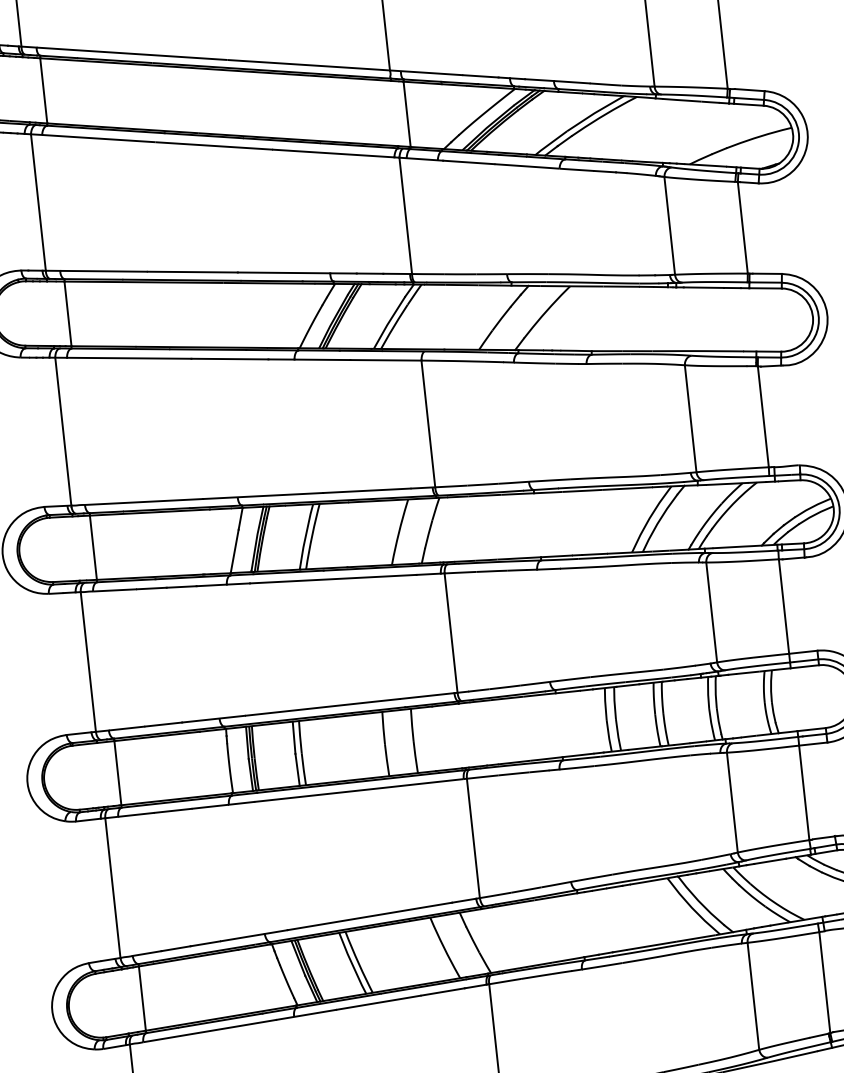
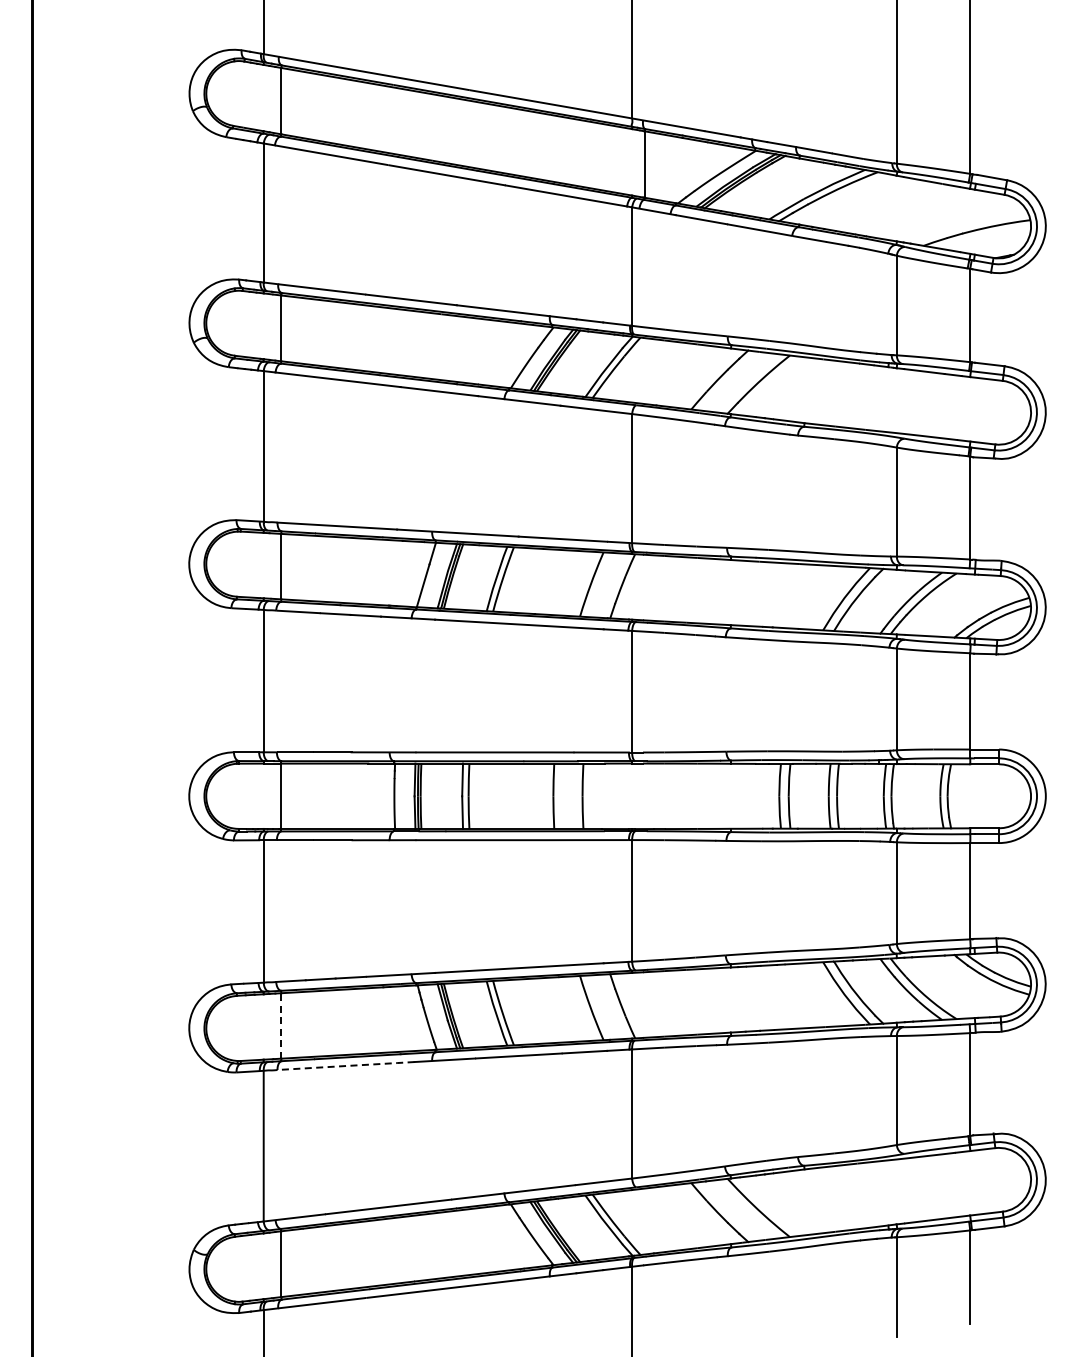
line: (142, 998) -> (281, 1025), solid -> dashed
line: (210, 1031) -> (346, 1066), solid -> dashed

